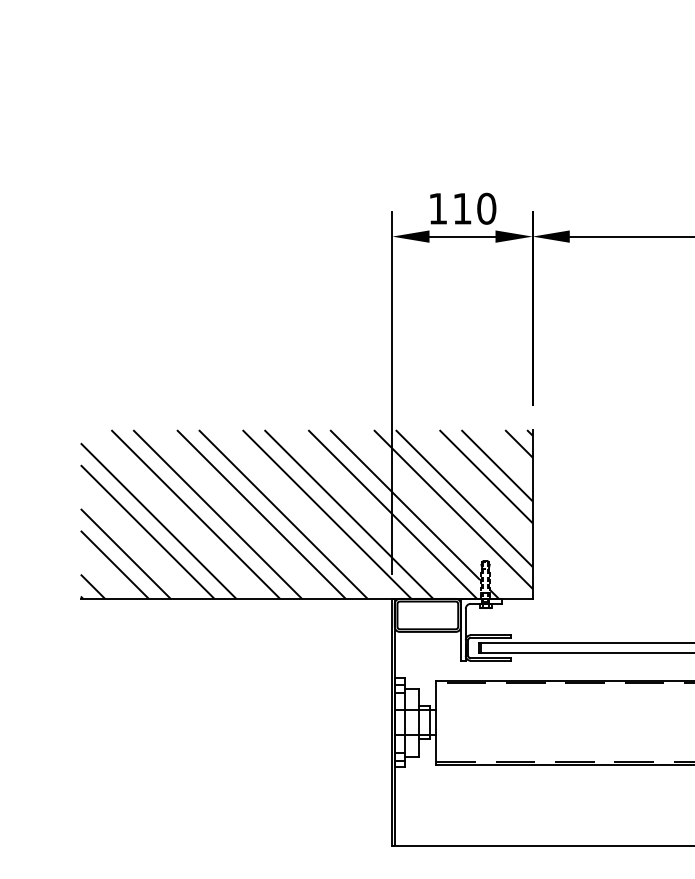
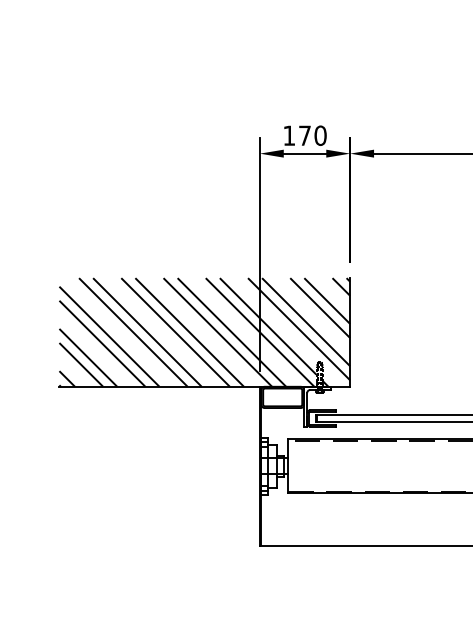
text: (461, 208) -> (304, 135), 110 -> 170

